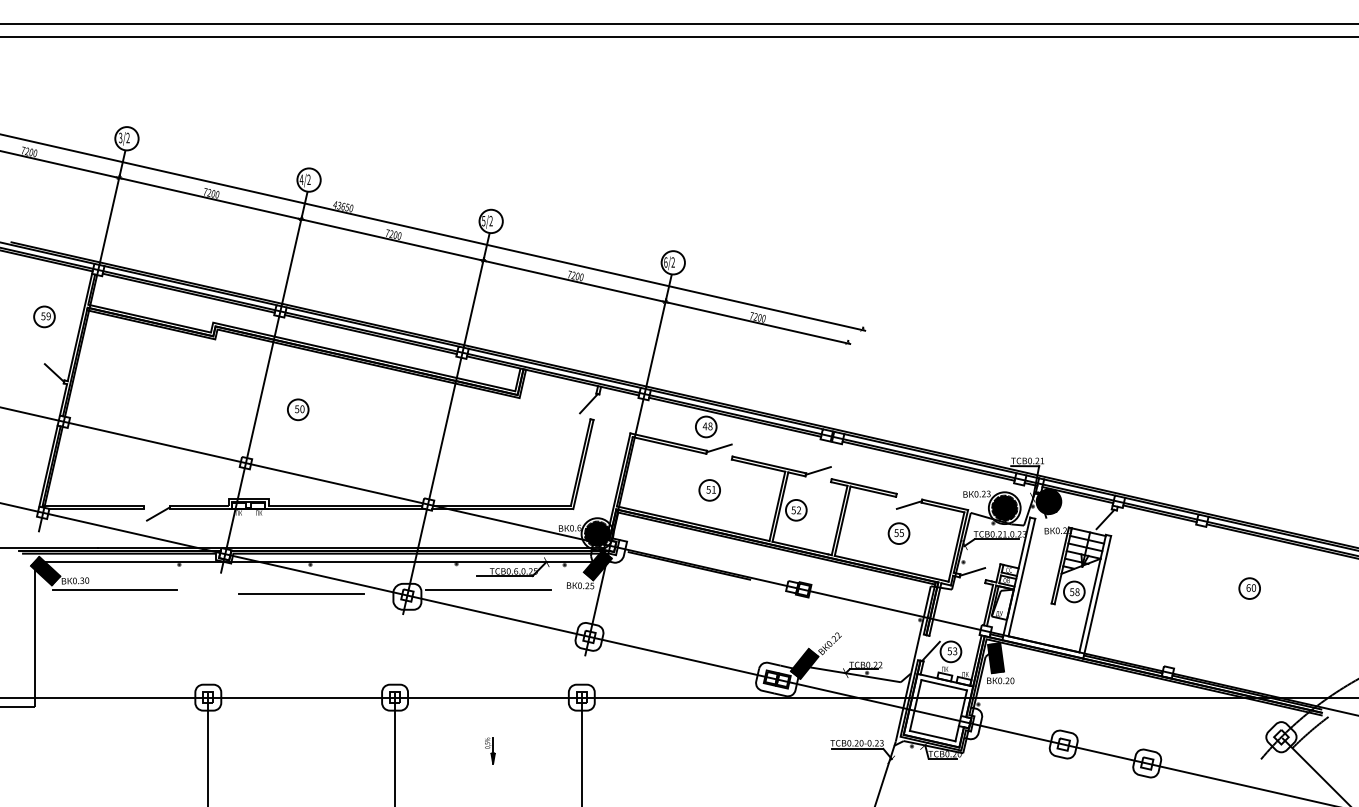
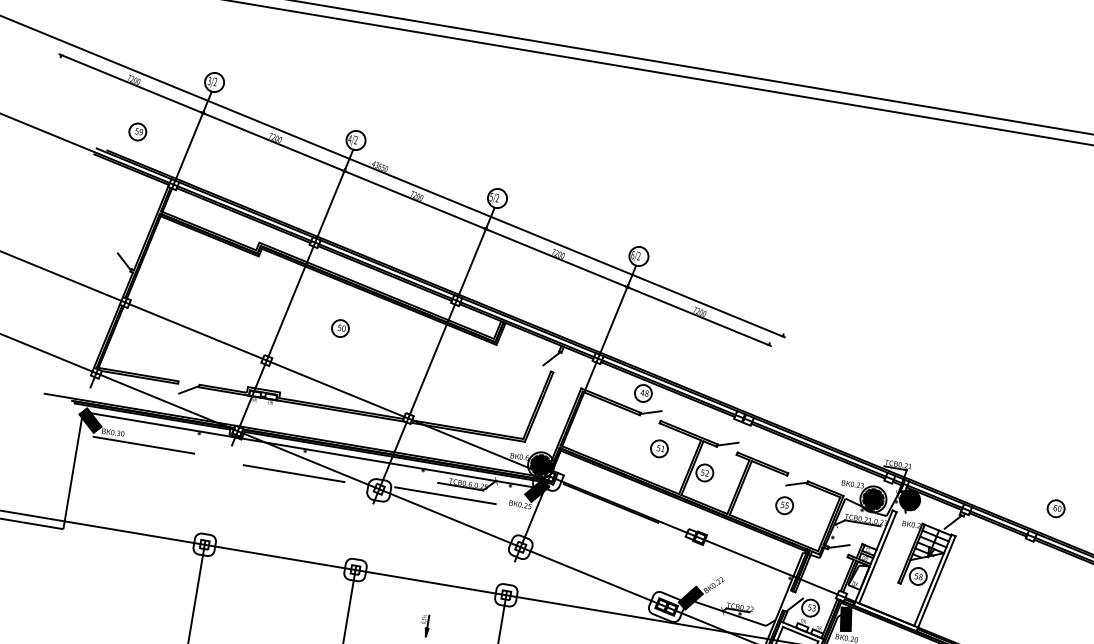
part: (44, 316) -> (137, 131), moved
part: (298, 409) -> (340, 328), moved
part: (709, 490) -> (659, 448), moved
part: (1249, 588) -> (1055, 508), moved

